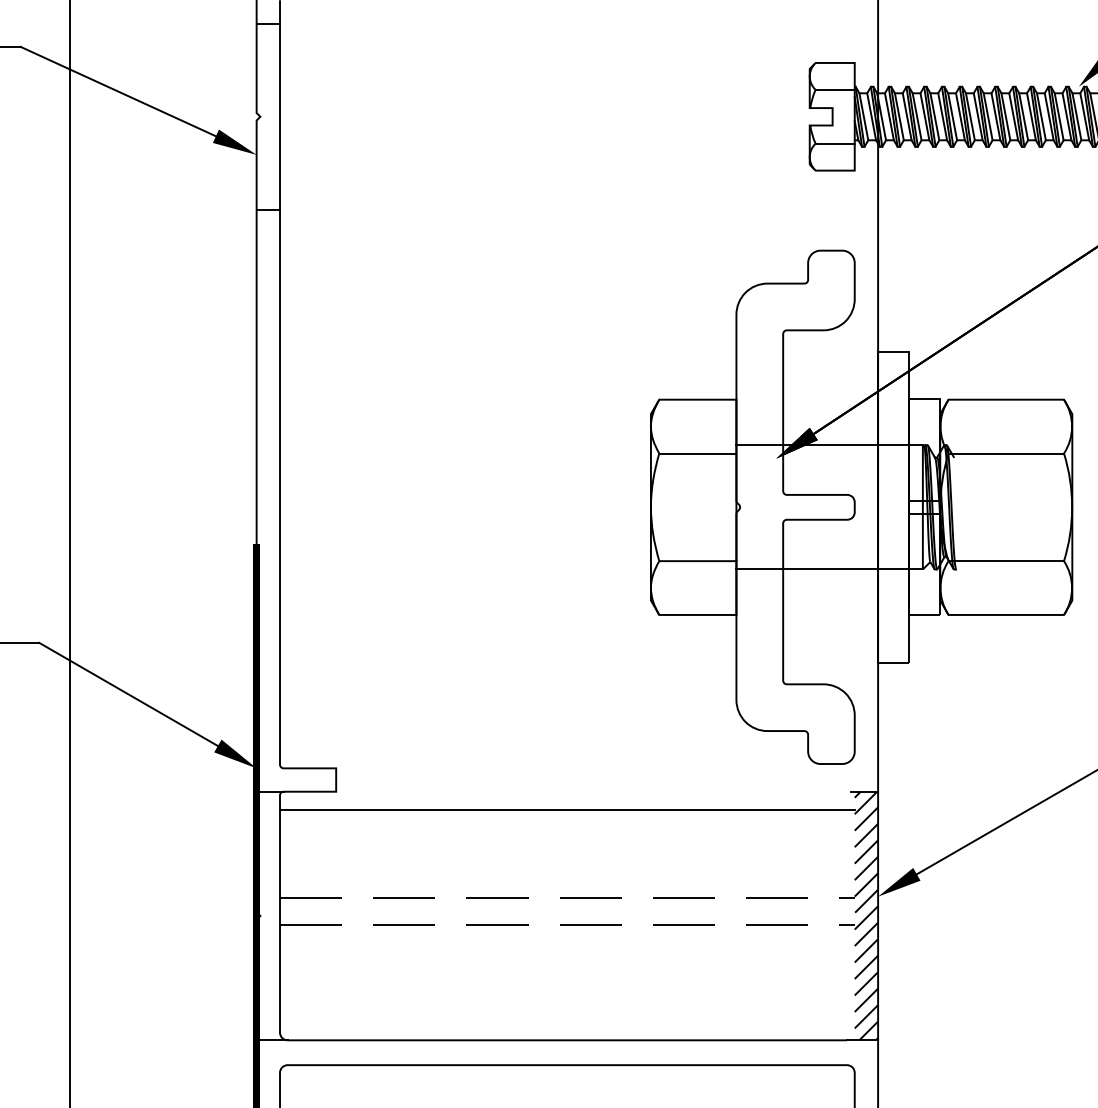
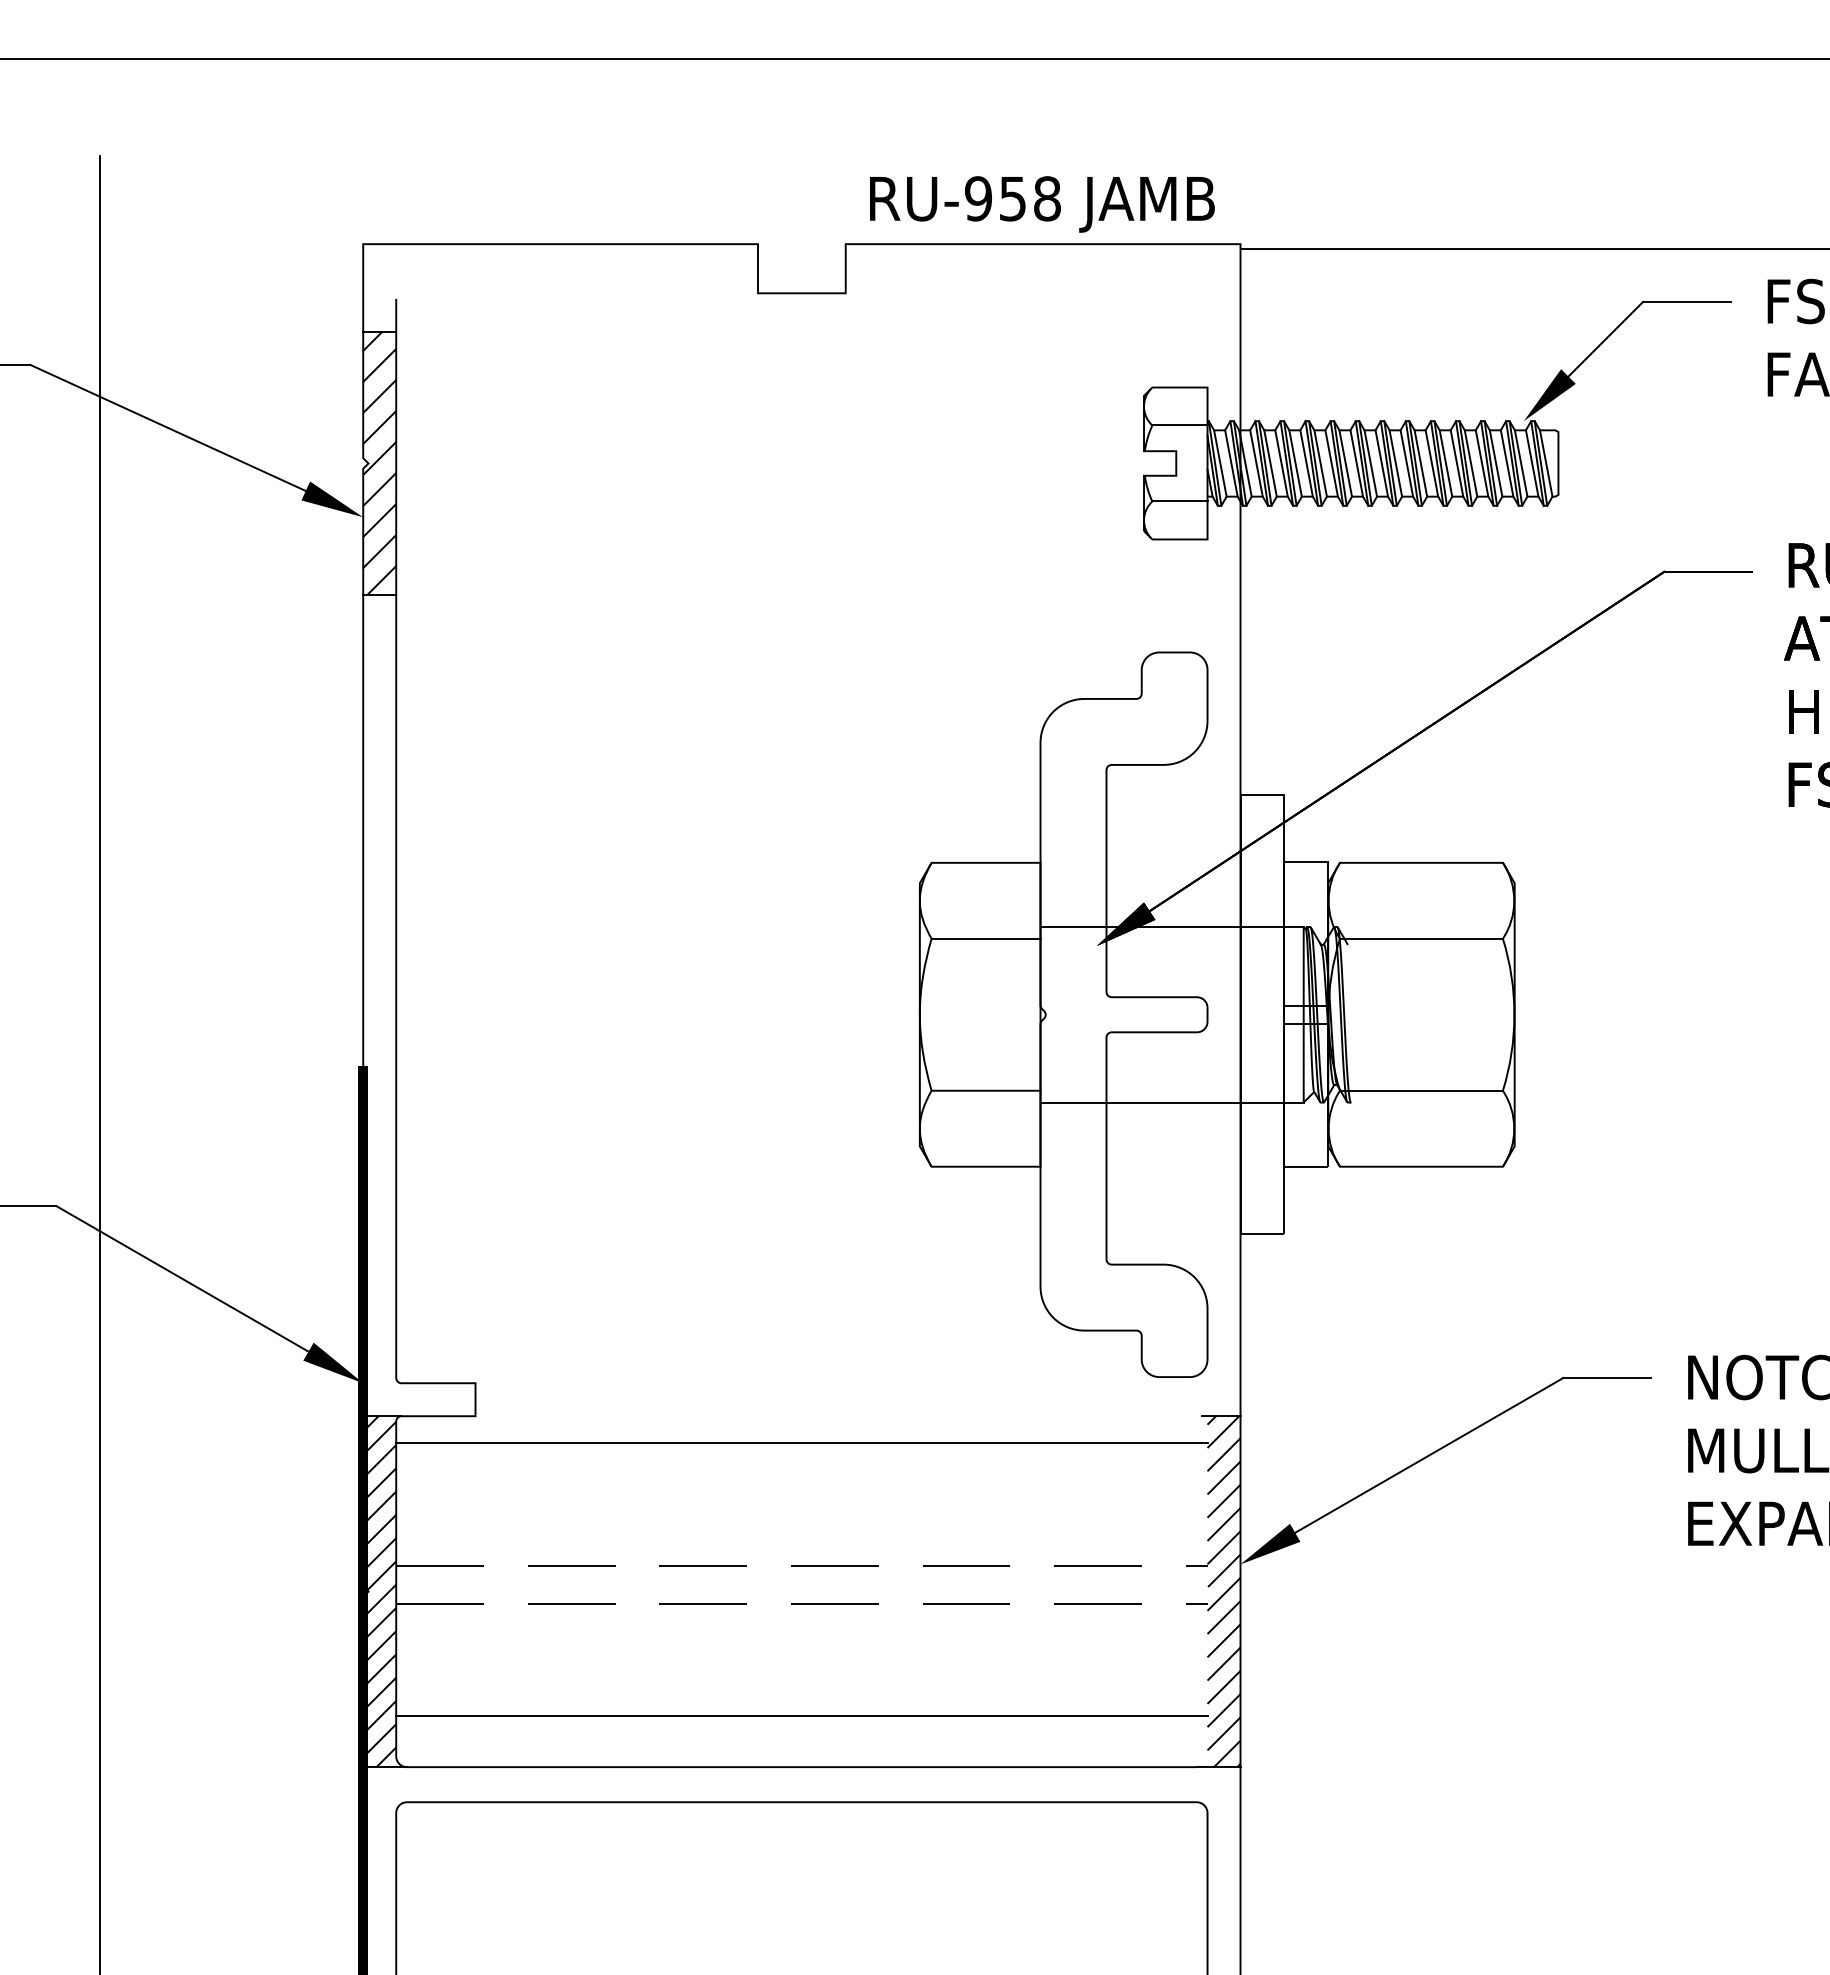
hatch: (268, 116) -> (379, 463), added
hatch: (270, 915) -> (382, 1591), added
line: (567, 1004) -> (801, 1716), added

